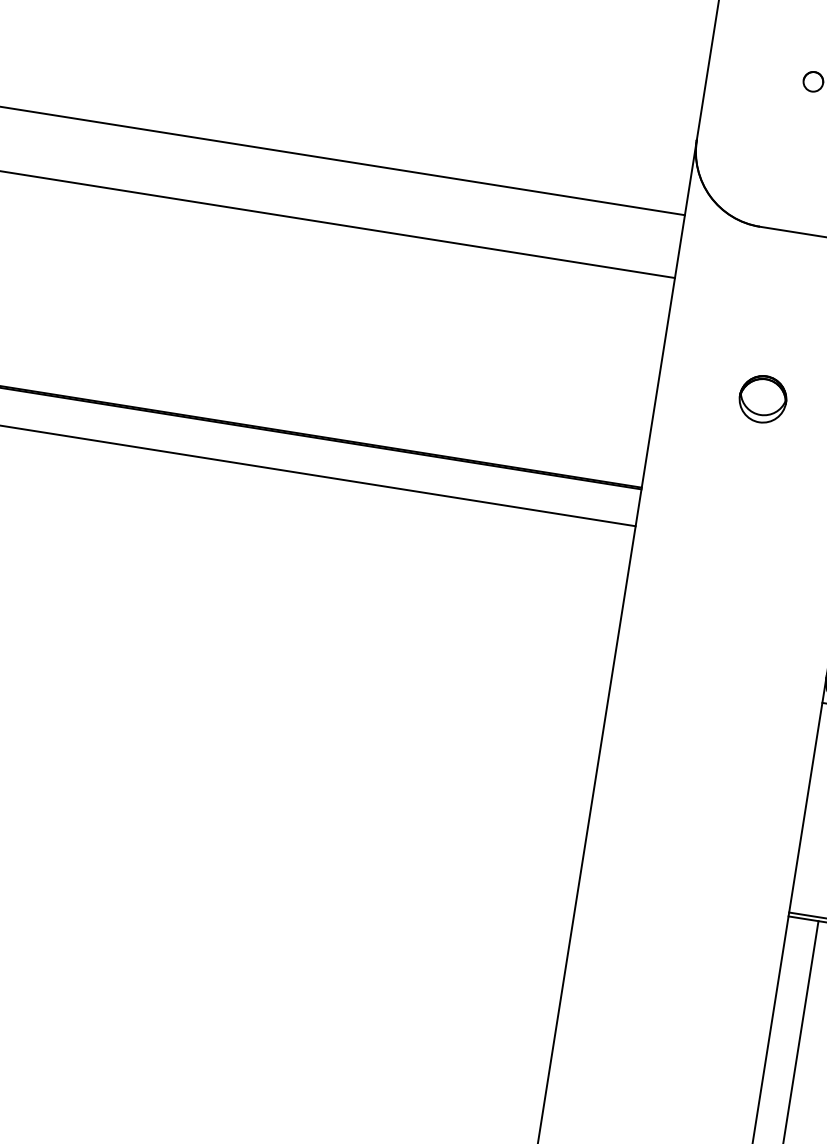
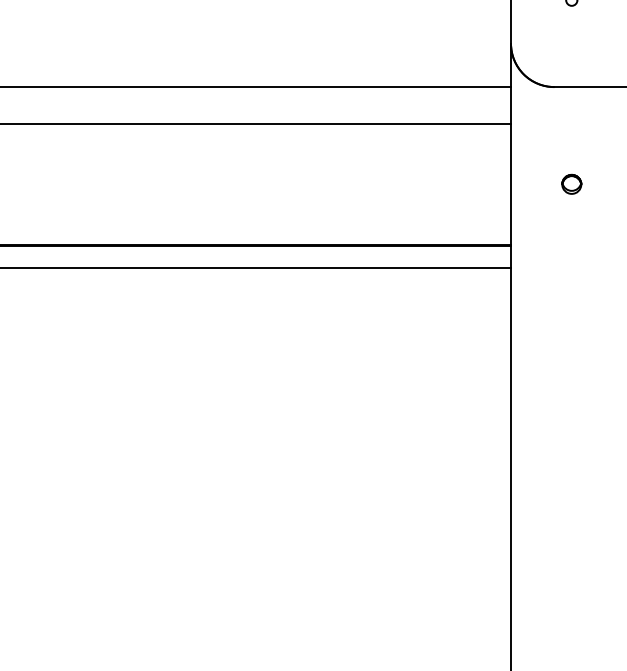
part: (762, 397) -> (571, 183), size x0.71

